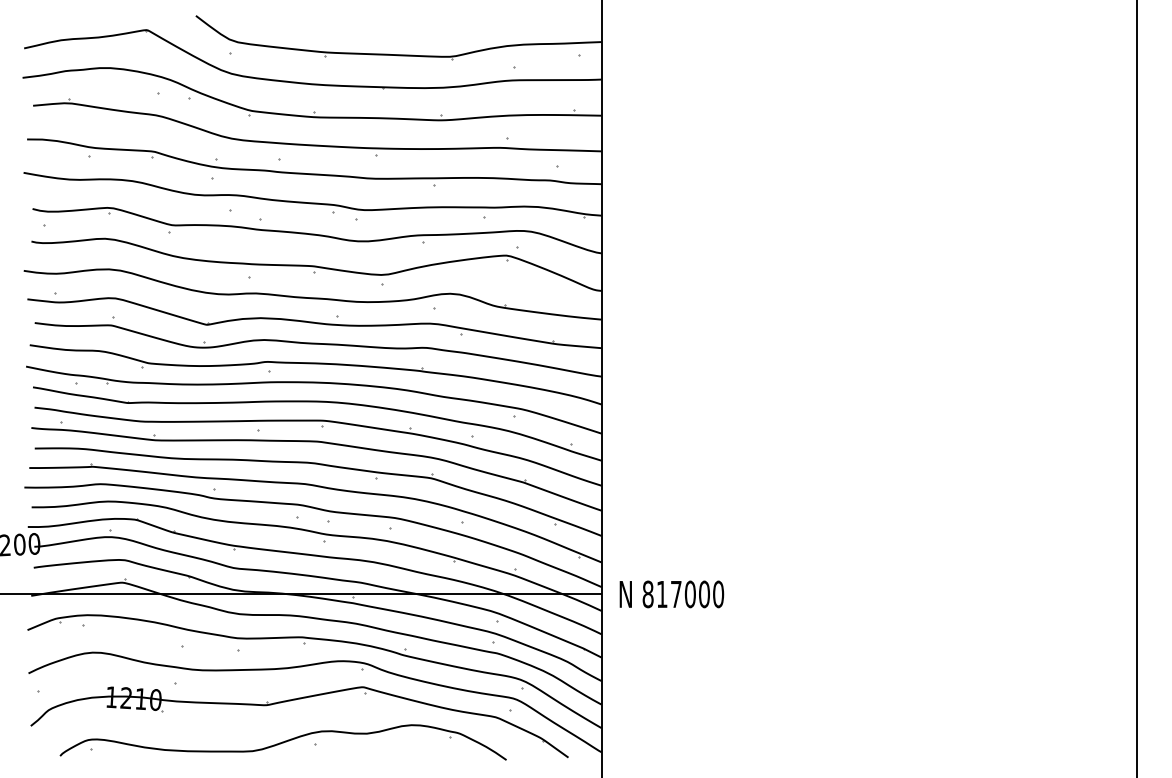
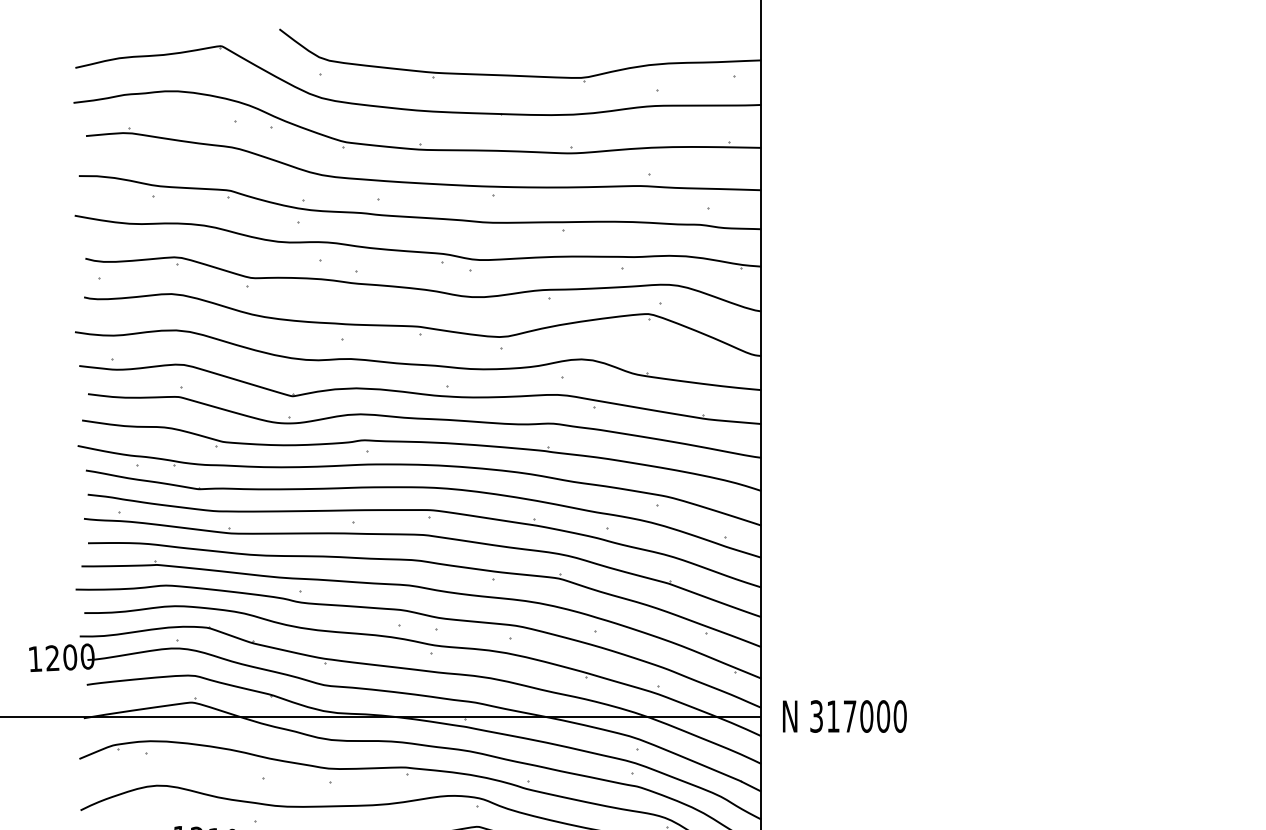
text: (647, 594) -> (815, 716), 817000 -> 317000

